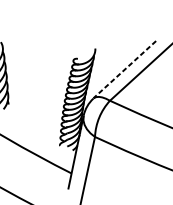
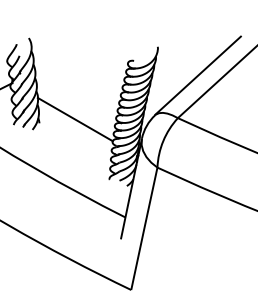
line: (125, 69) -> (198, 75), dashed -> solid
line: (34, 101) -> (74, 119), added

